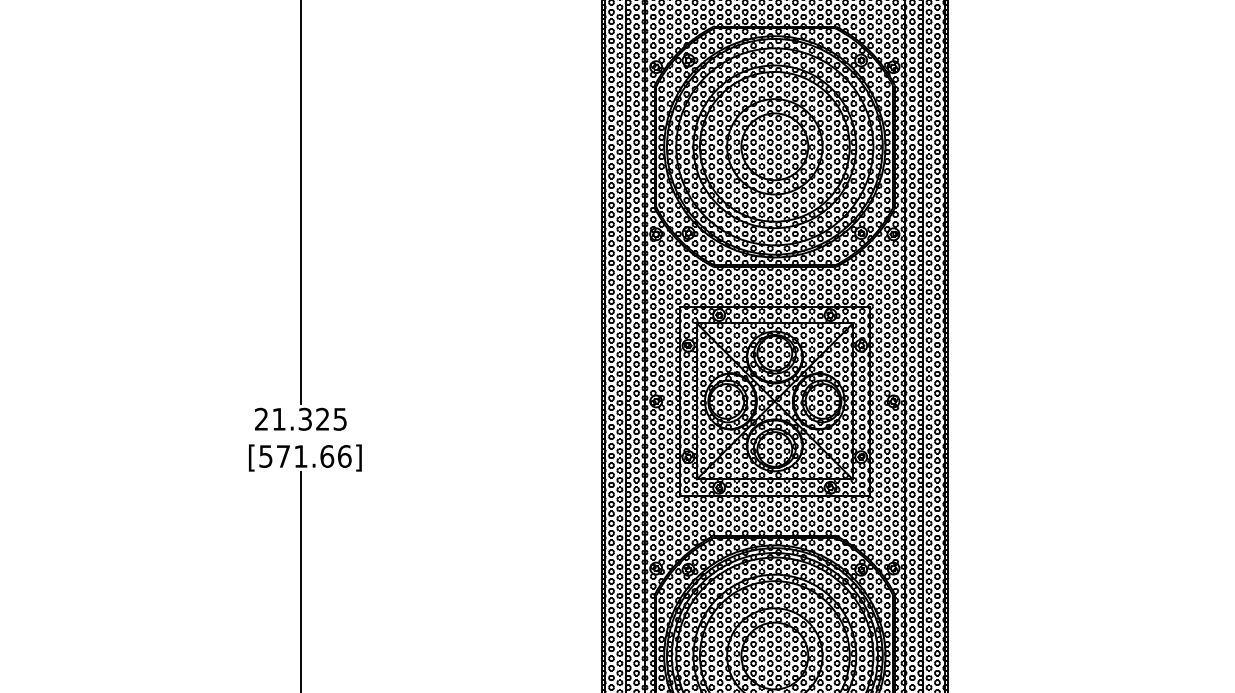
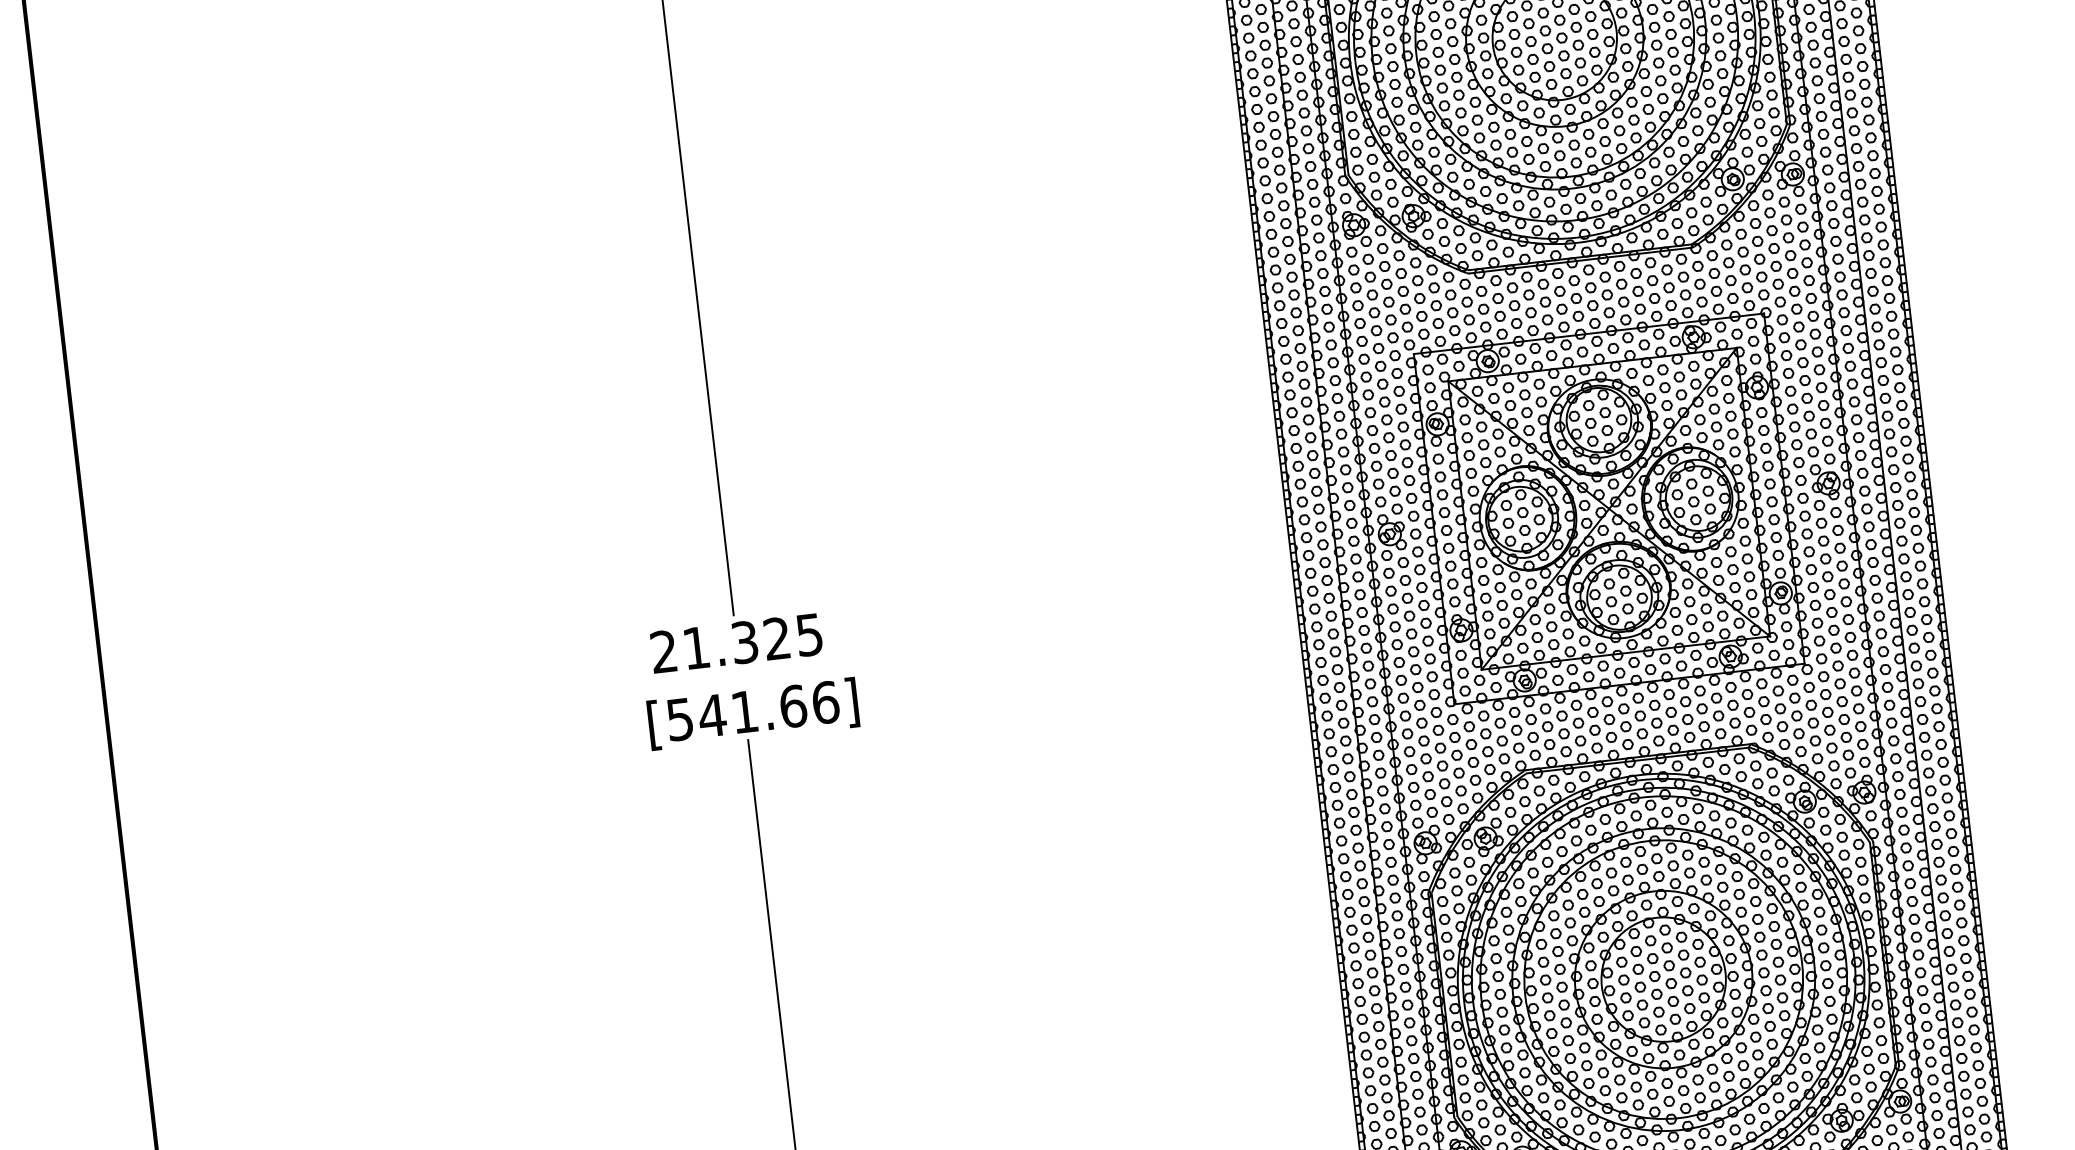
text: (283, 456) -> (712, 715), [571.66] -> [541.66]

